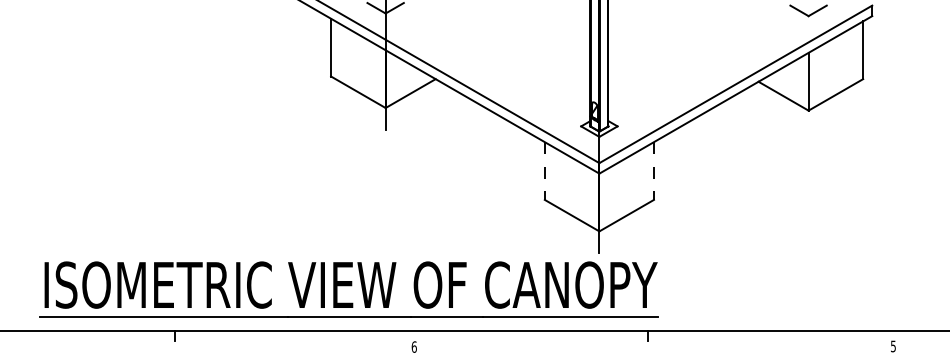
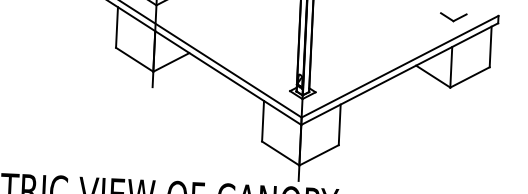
line: (544, 171) -> (262, 121), dashed -> solid
line: (653, 171) -> (339, 125), dashed -> solid

